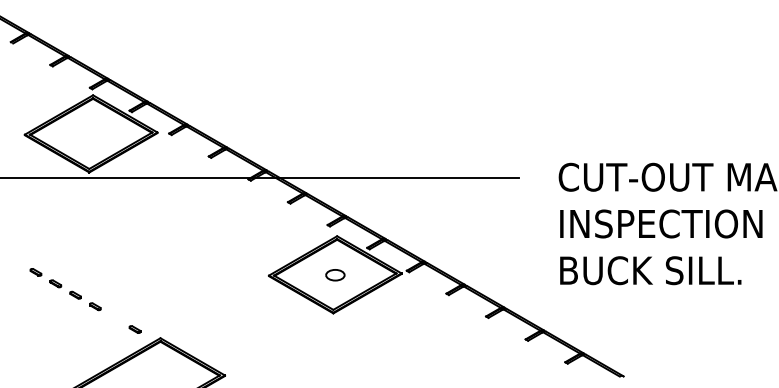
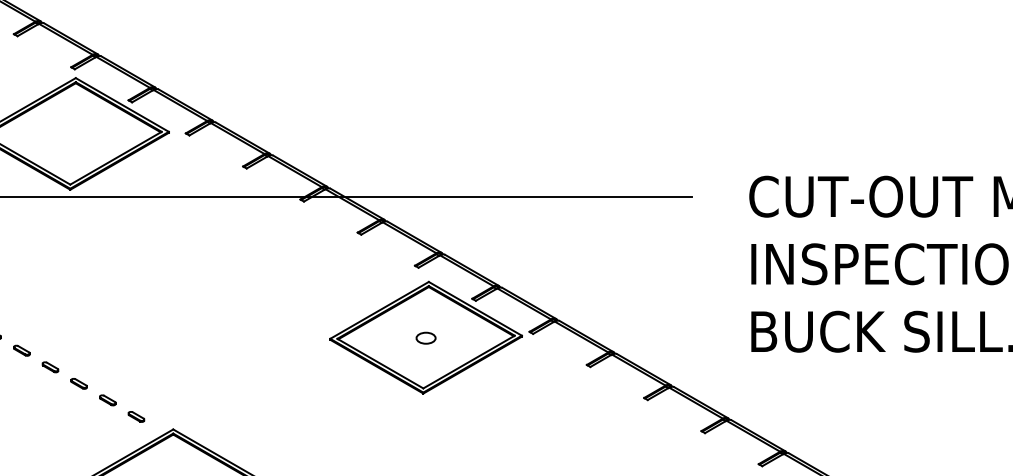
part: (334, 274) -> (424, 337), size x0.71
part: (115, 317) -> (108, 399), added

